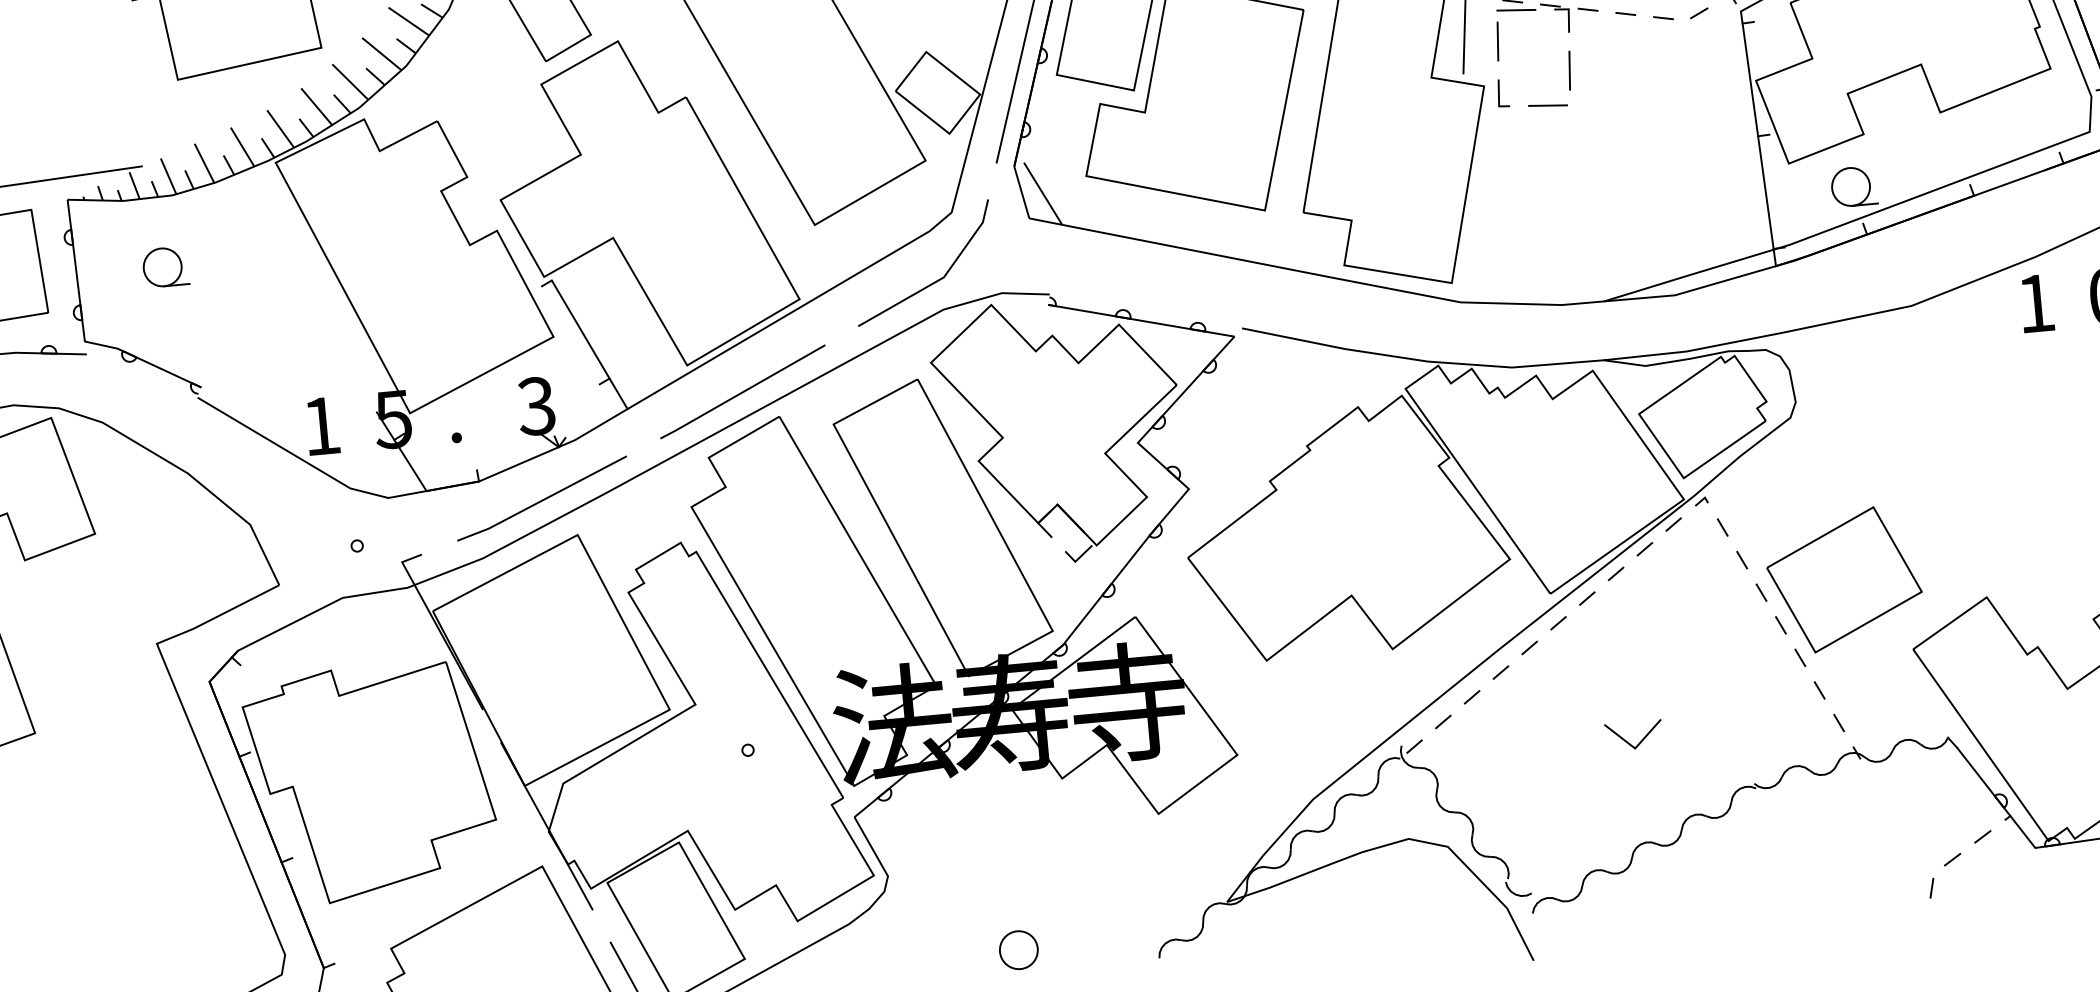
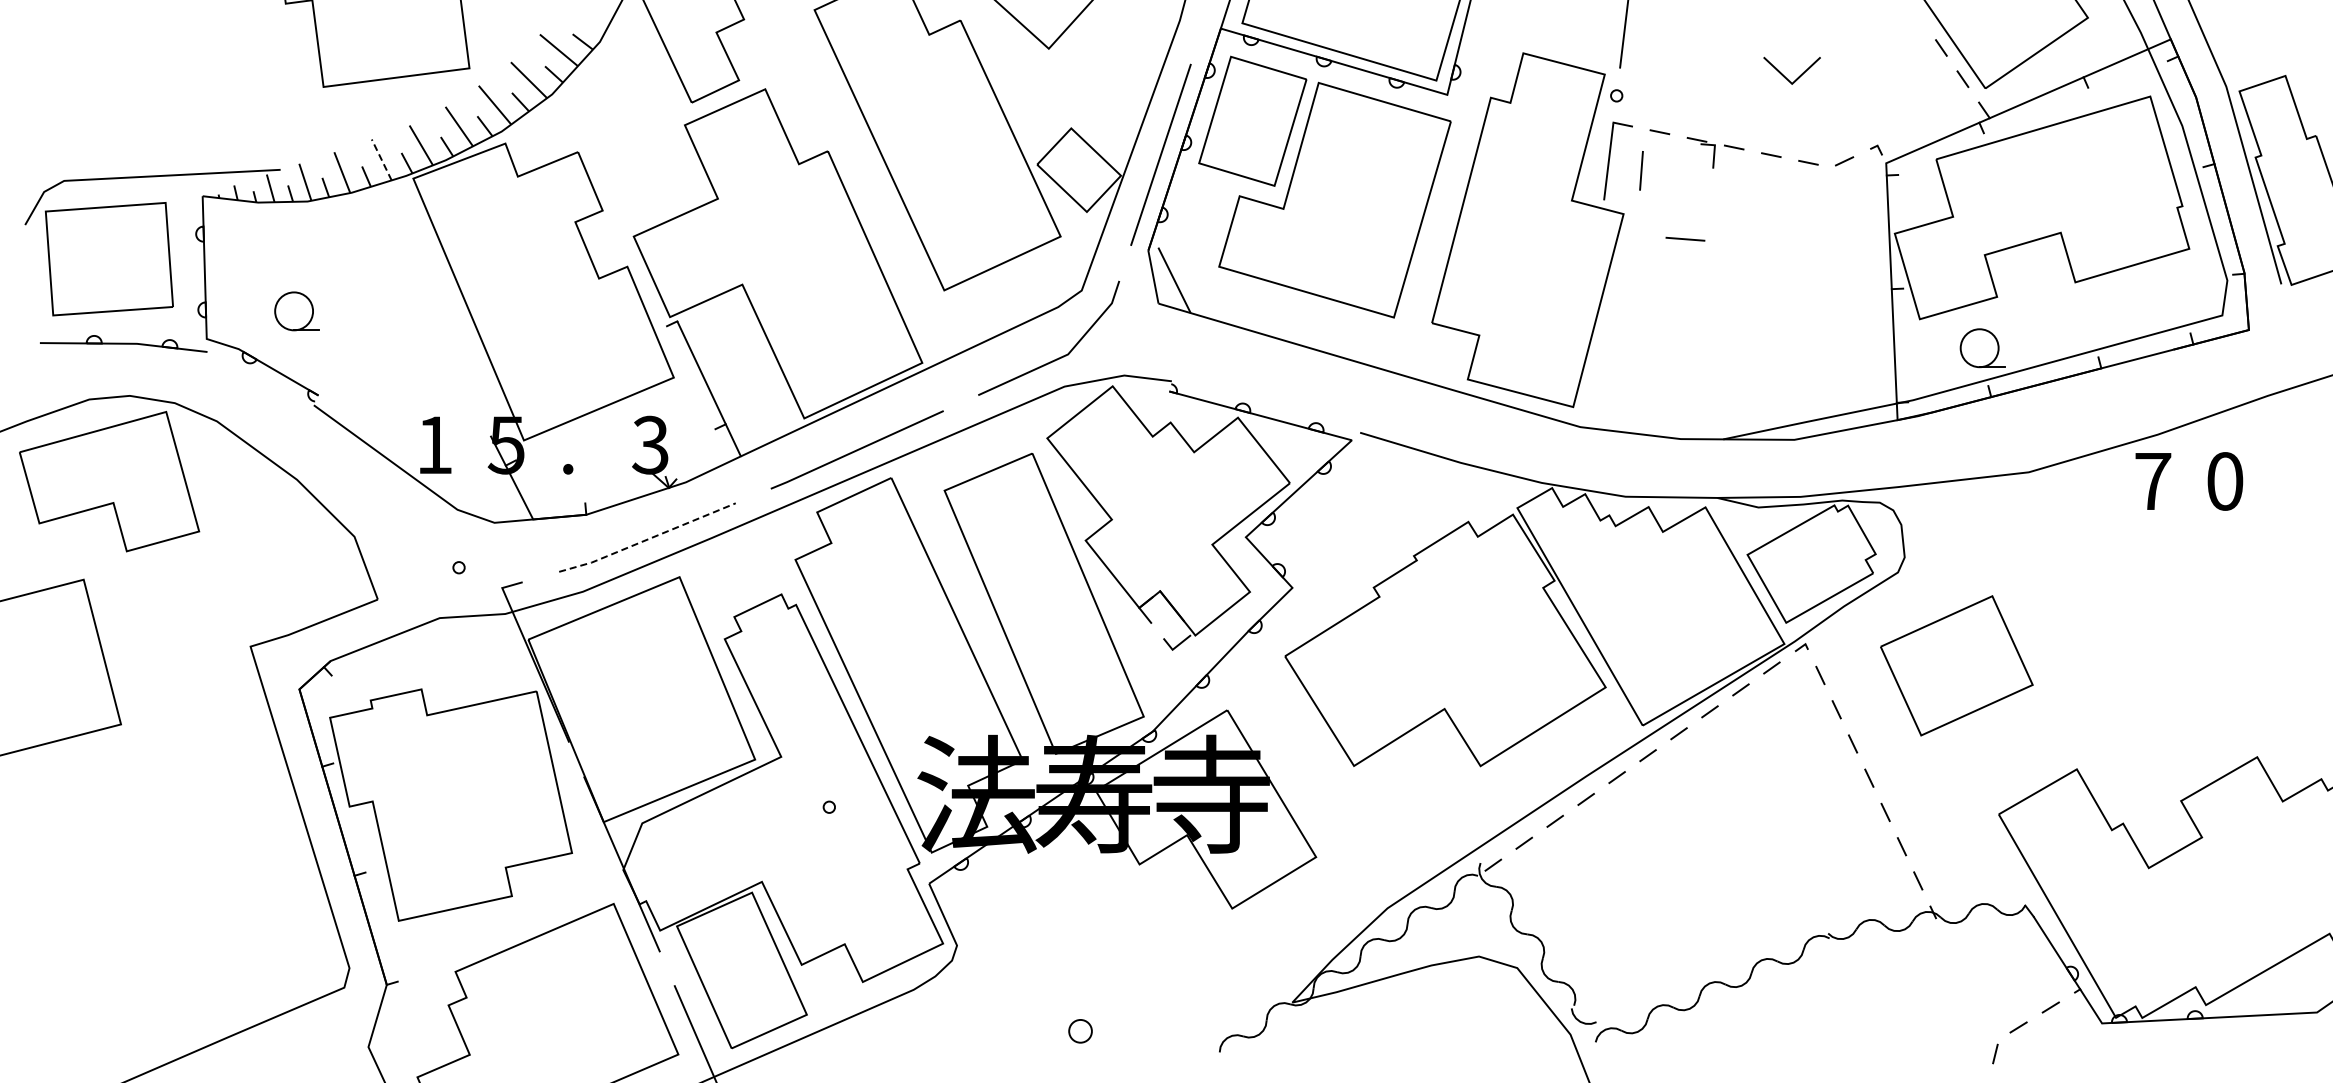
line: (1516, 9) -> (1662, 140), removed
line: (1568, 70) -> (1709, 206), removed
line: (1499, 93) -> (1638, 222), removed
line: (242, 146) -> (381, 159), solid -> dashed
part: (165, 267) -> (296, 311), moved
text: (2036, 303) -> (2153, 481), 1 -> 7
line: (543, 500) -> (648, 539), solid -> dashed
part: (1844, 579) -> (1956, 665), moved
line: (1628, 742) -> (1706, 880), removed
circle: (1018, 950) -> (1080, 1031), size x0.6

